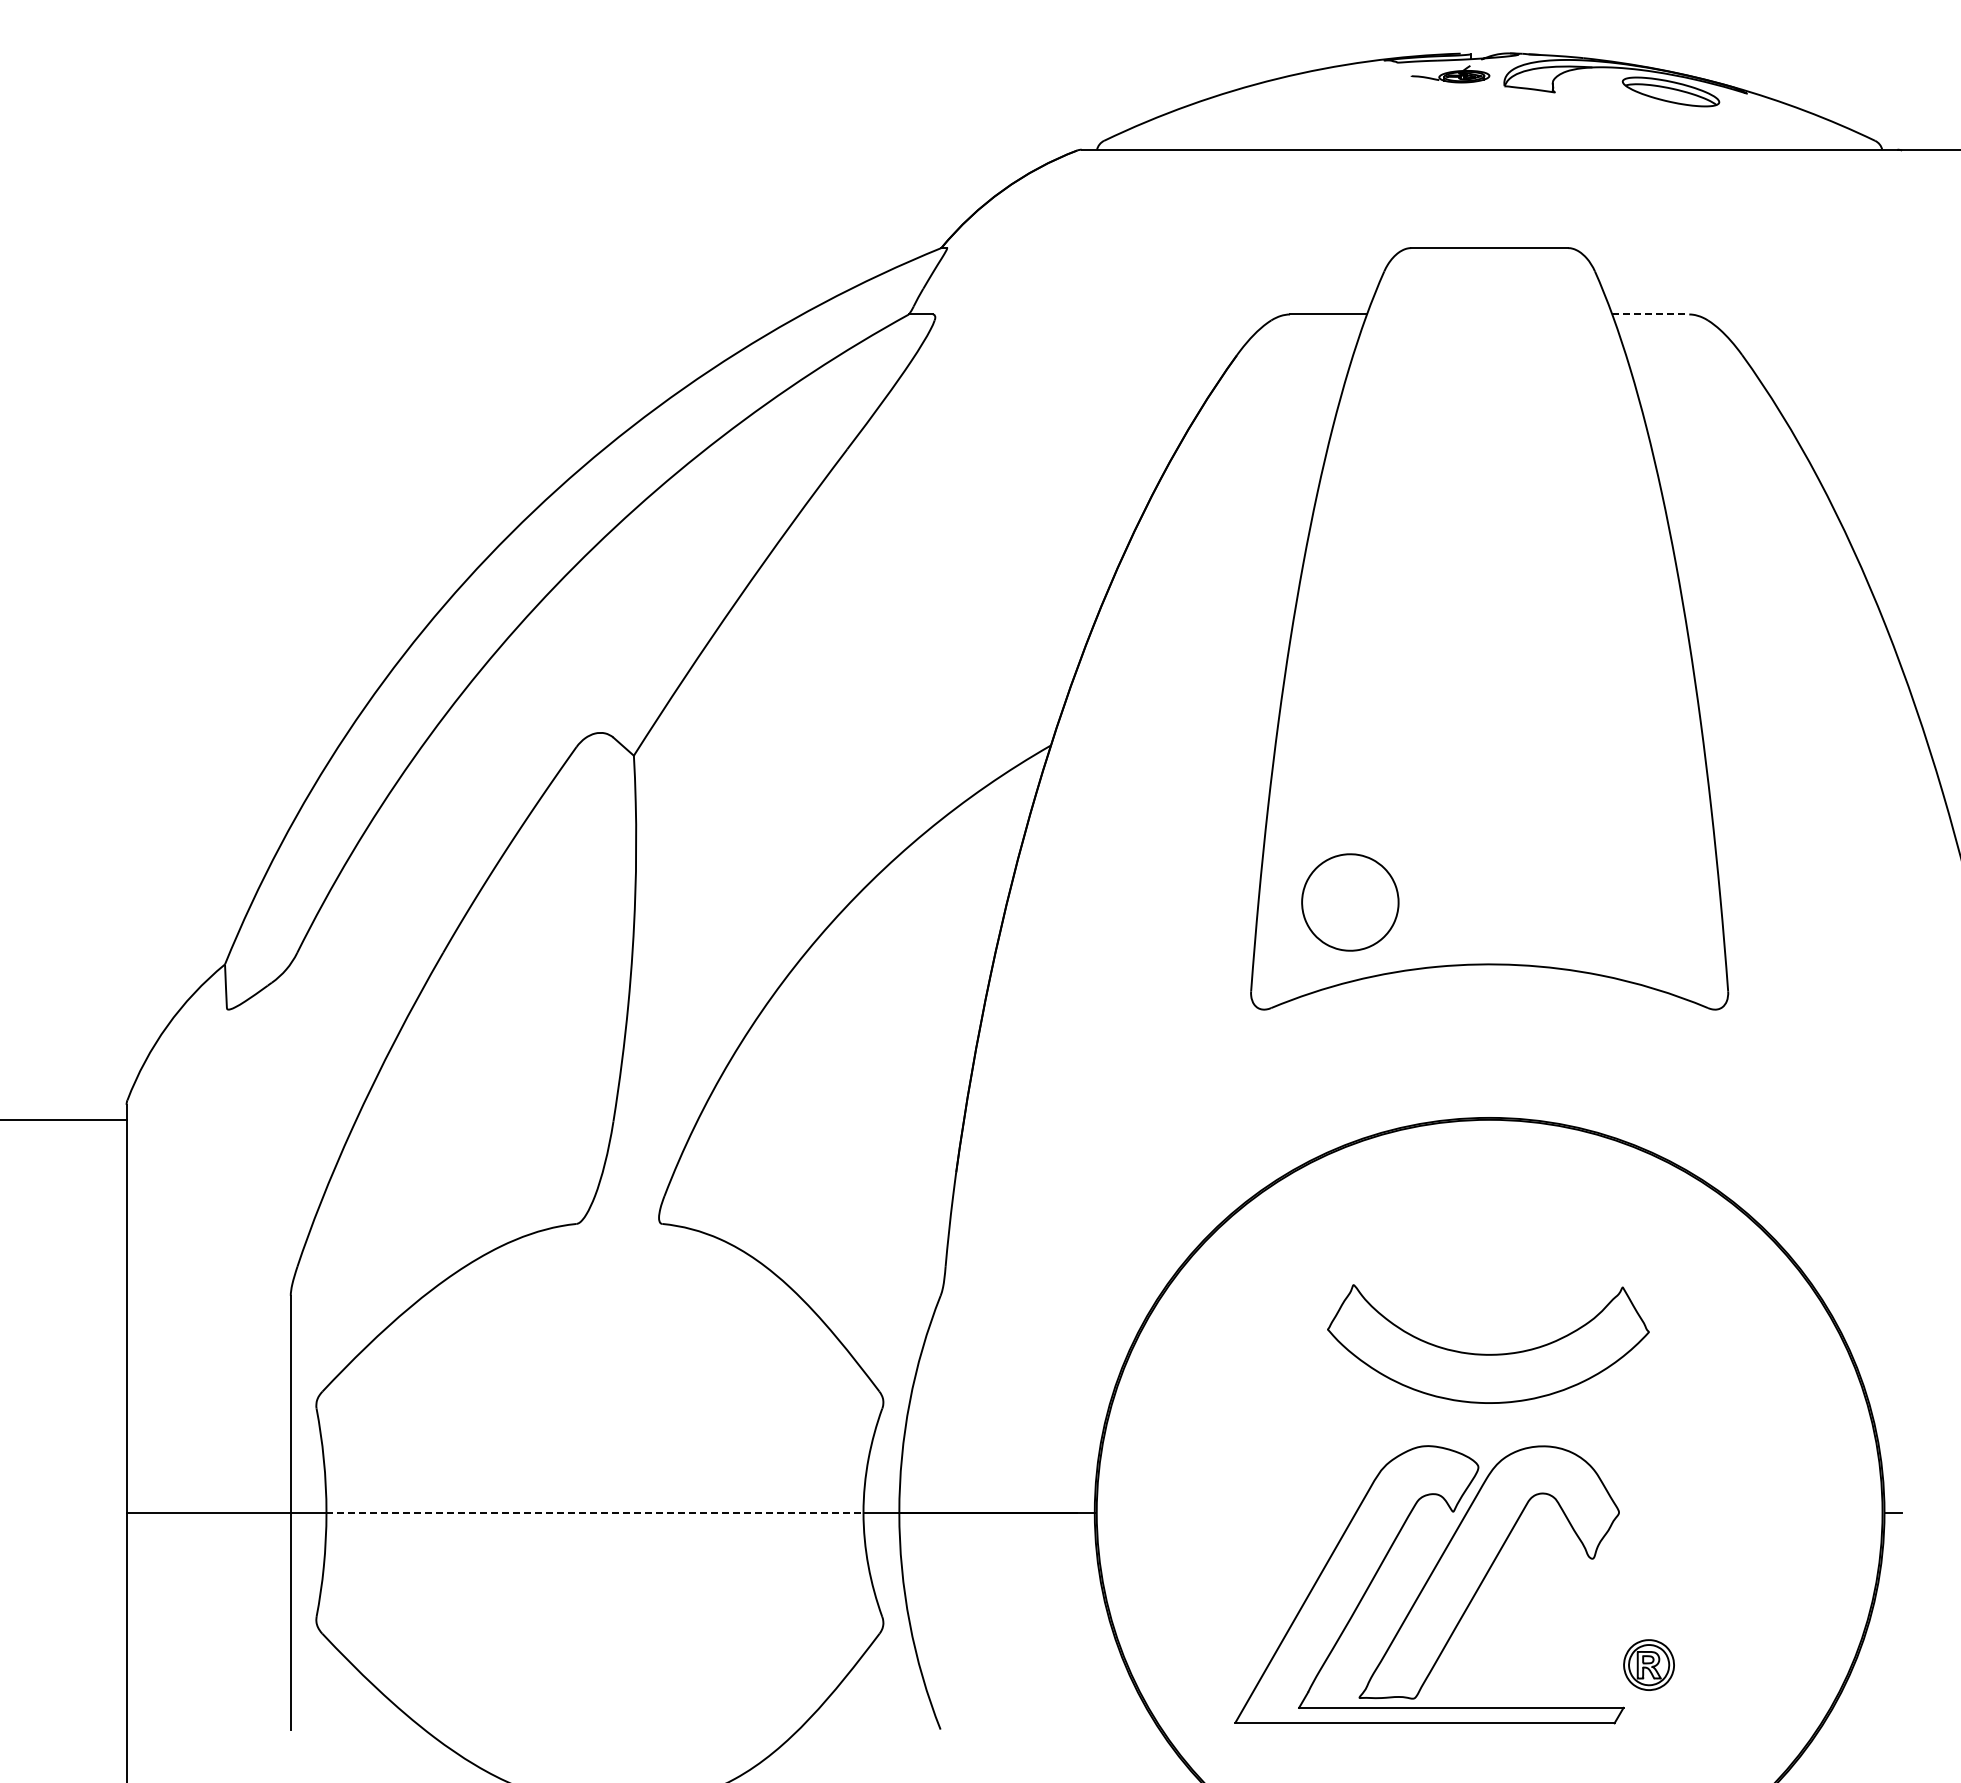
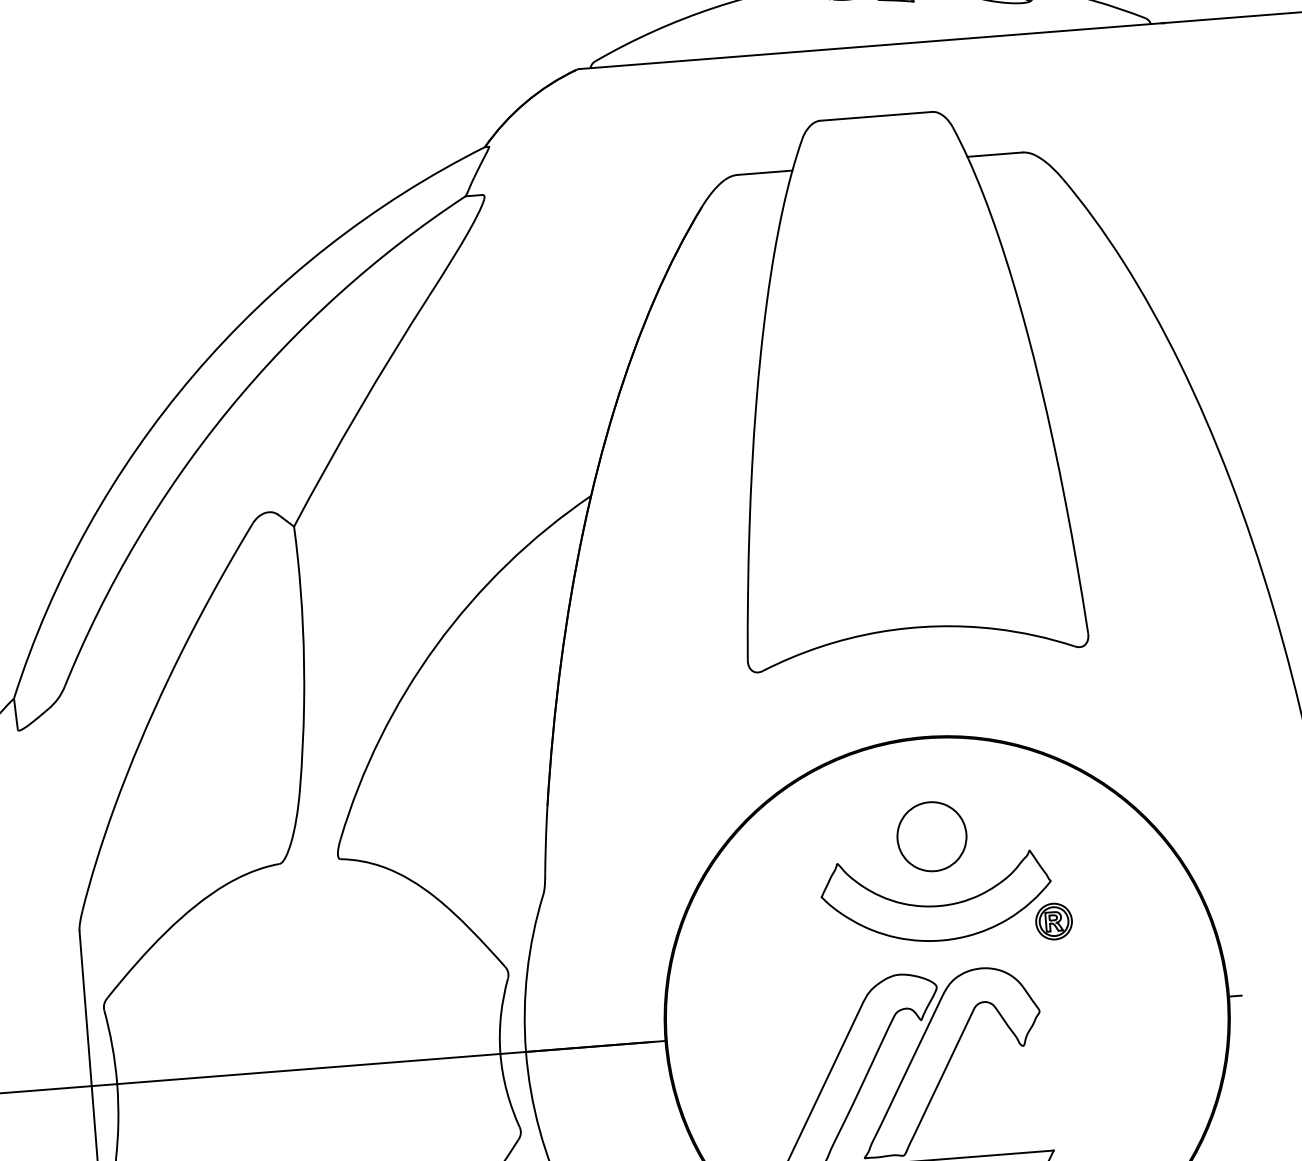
line: (1650, 314) -> (994, 154), dashed -> solid
part: (1350, 902) -> (932, 836), moved
line: (595, 1512) -> (309, 1068), dashed -> solid
part: (1648, 1664) -> (1053, 921), moved

